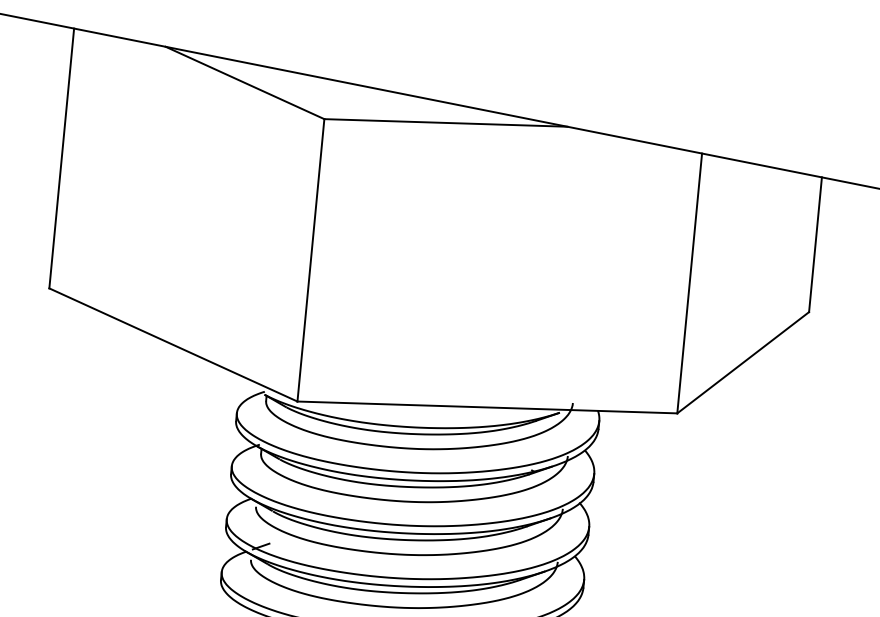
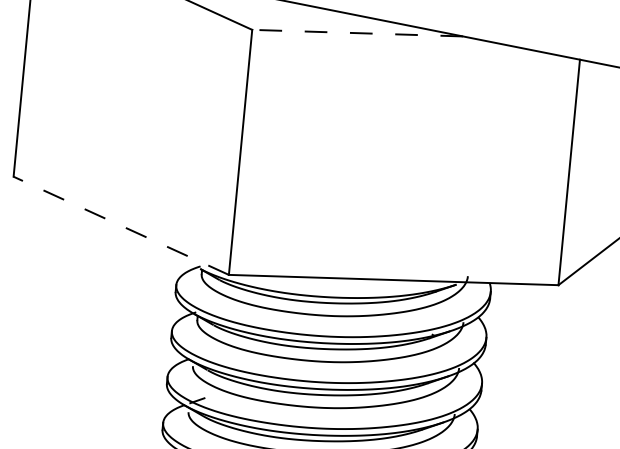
line: (445, 122) -> (357, 32), solid -> dashed
line: (172, 344) -> (120, 225), solid -> dashed

